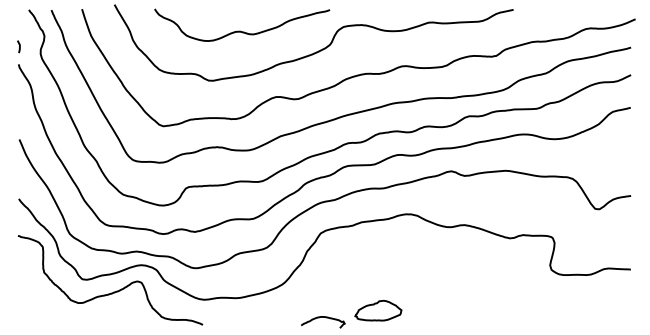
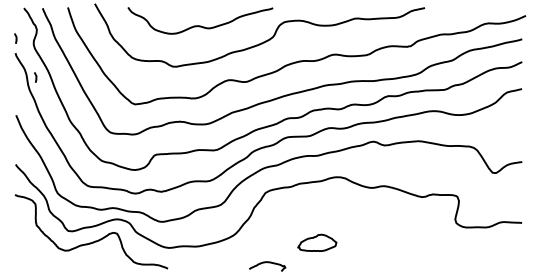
line: (43, 93) -> (36, 77), added
part: (378, 310) -> (317, 242), moved

